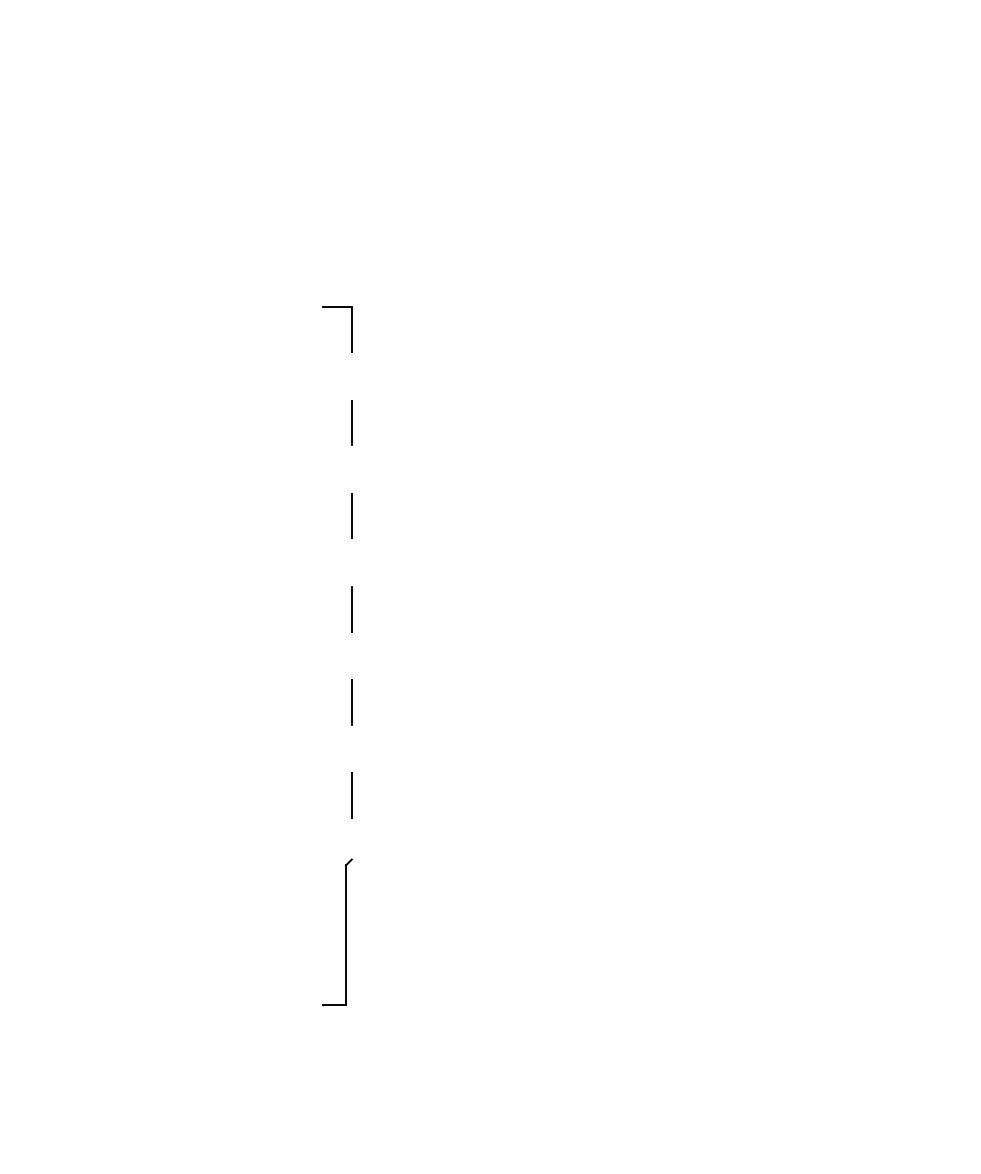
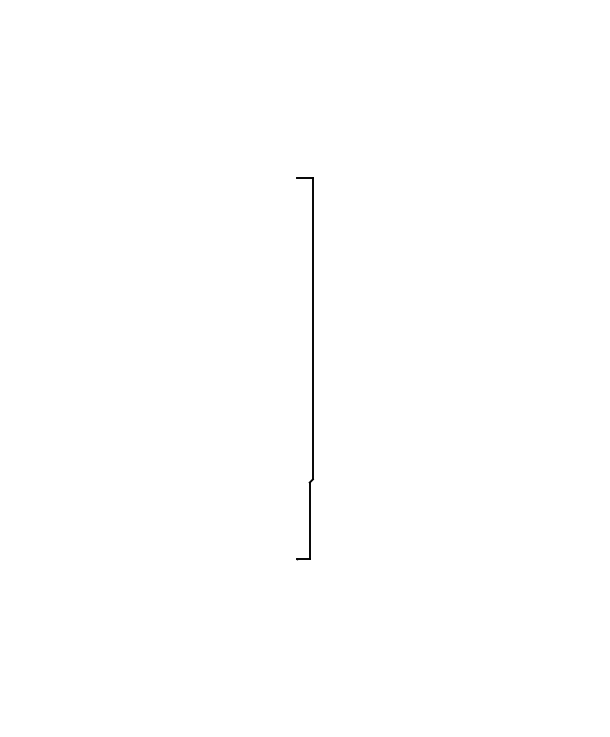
line: (351, 584) -> (312, 329), dashed -> solid

